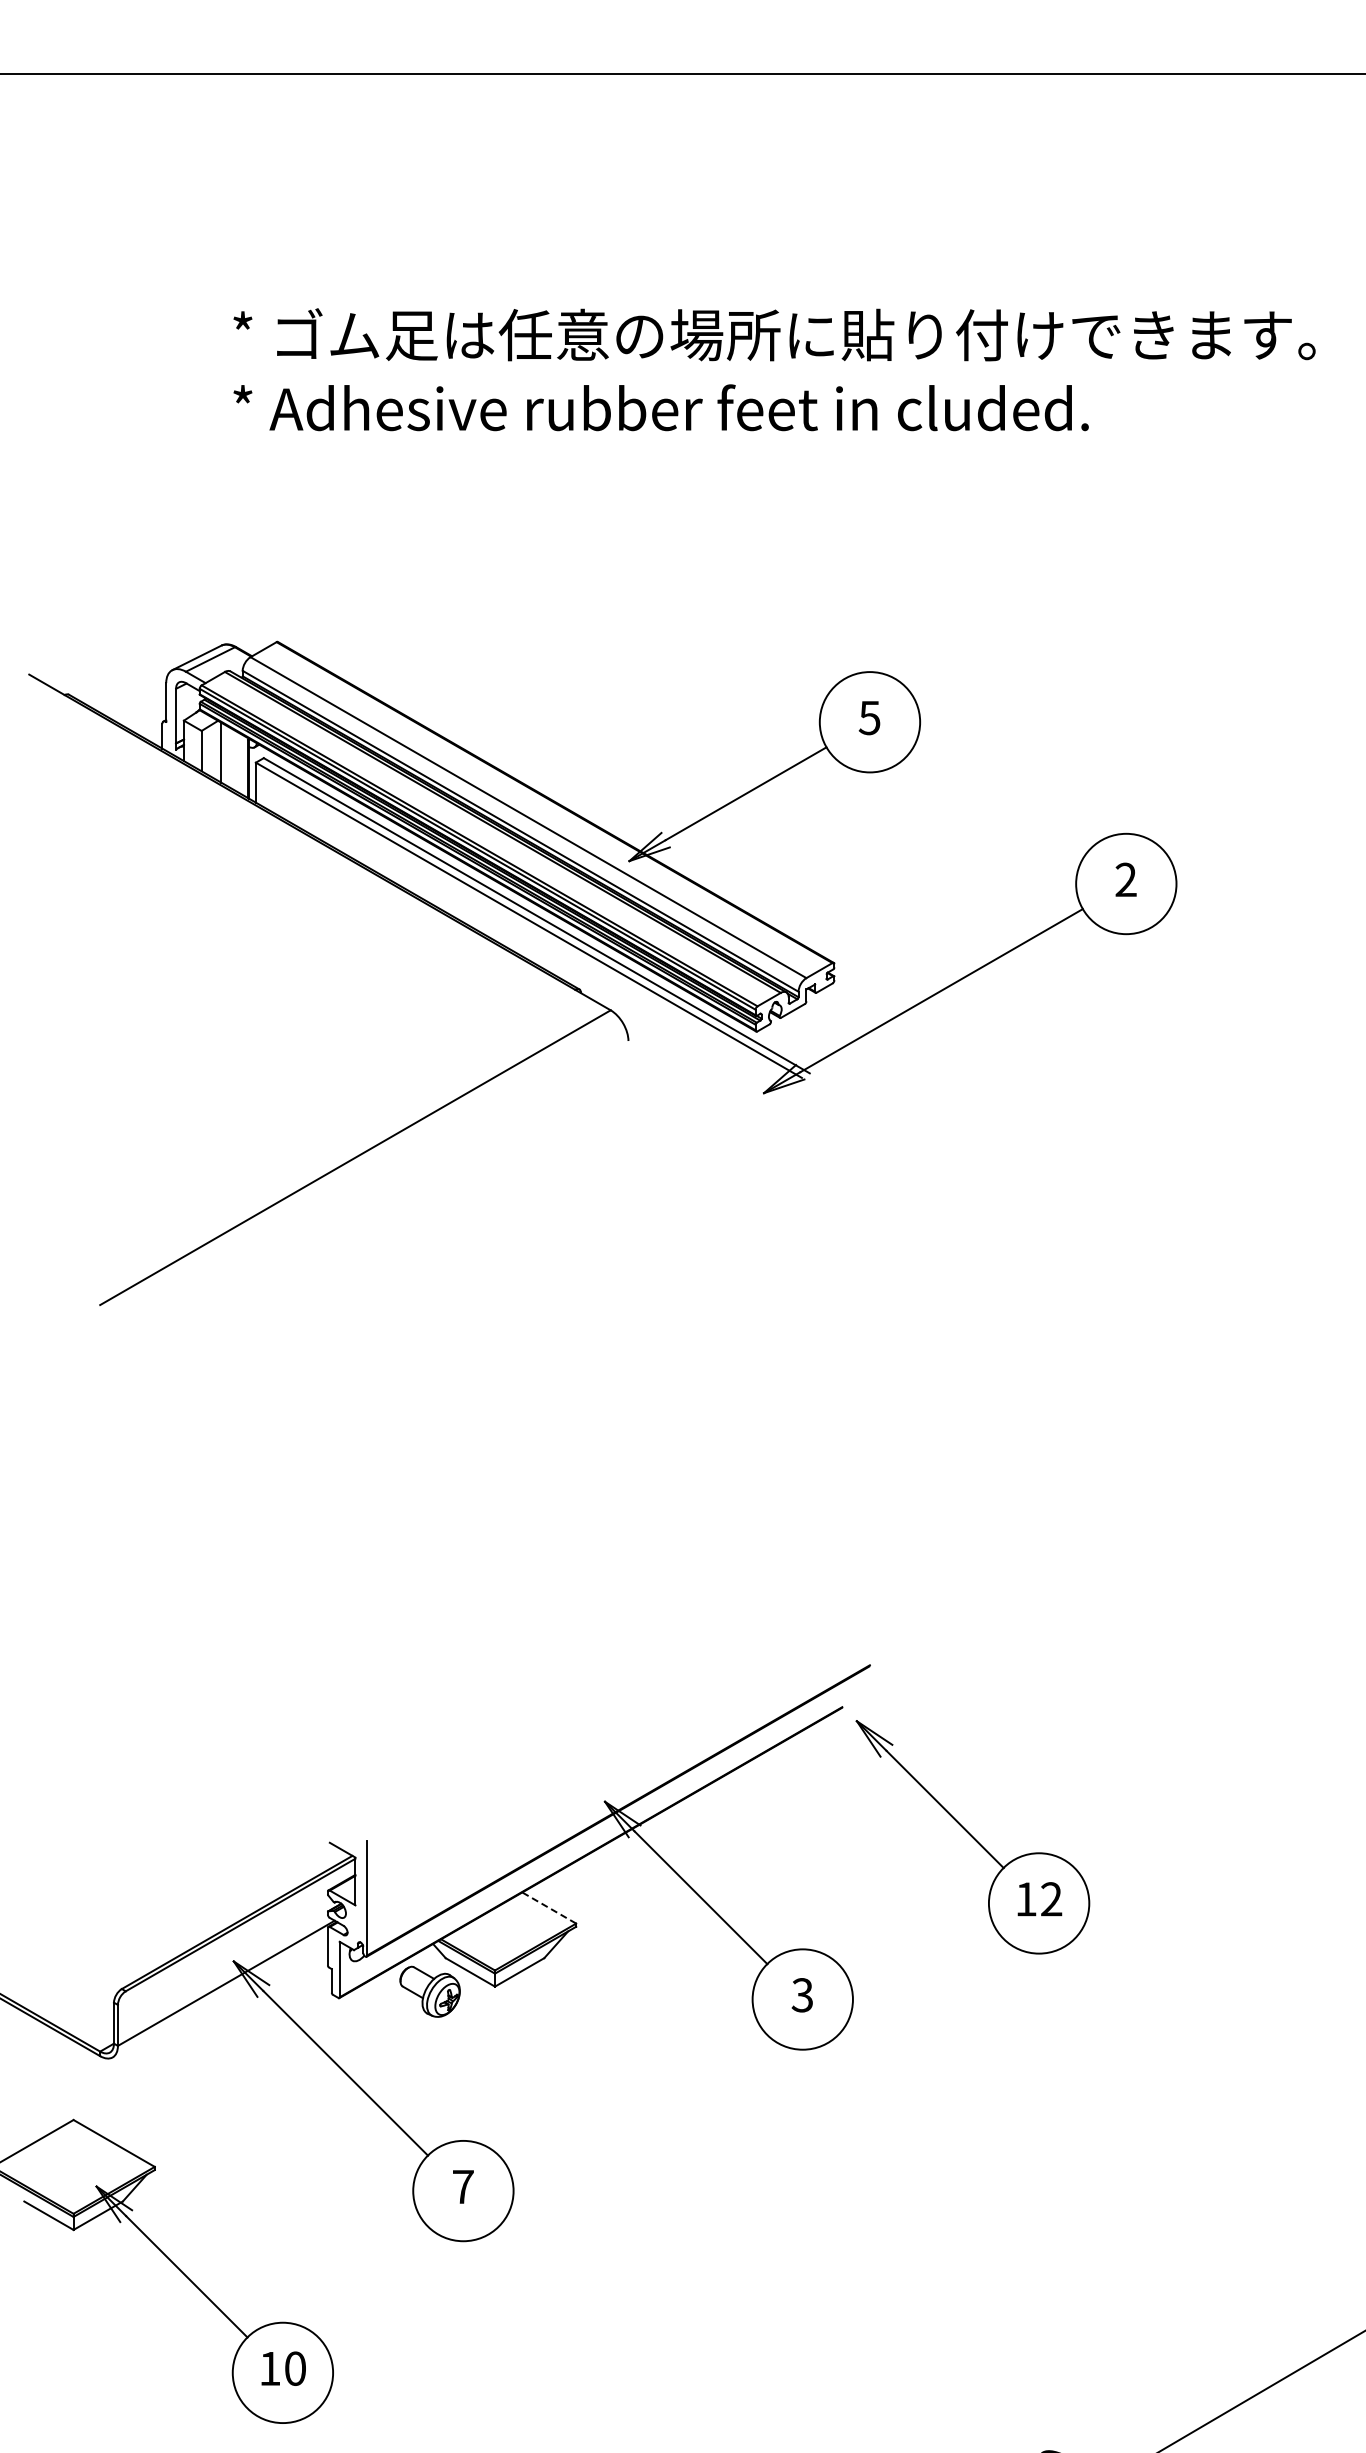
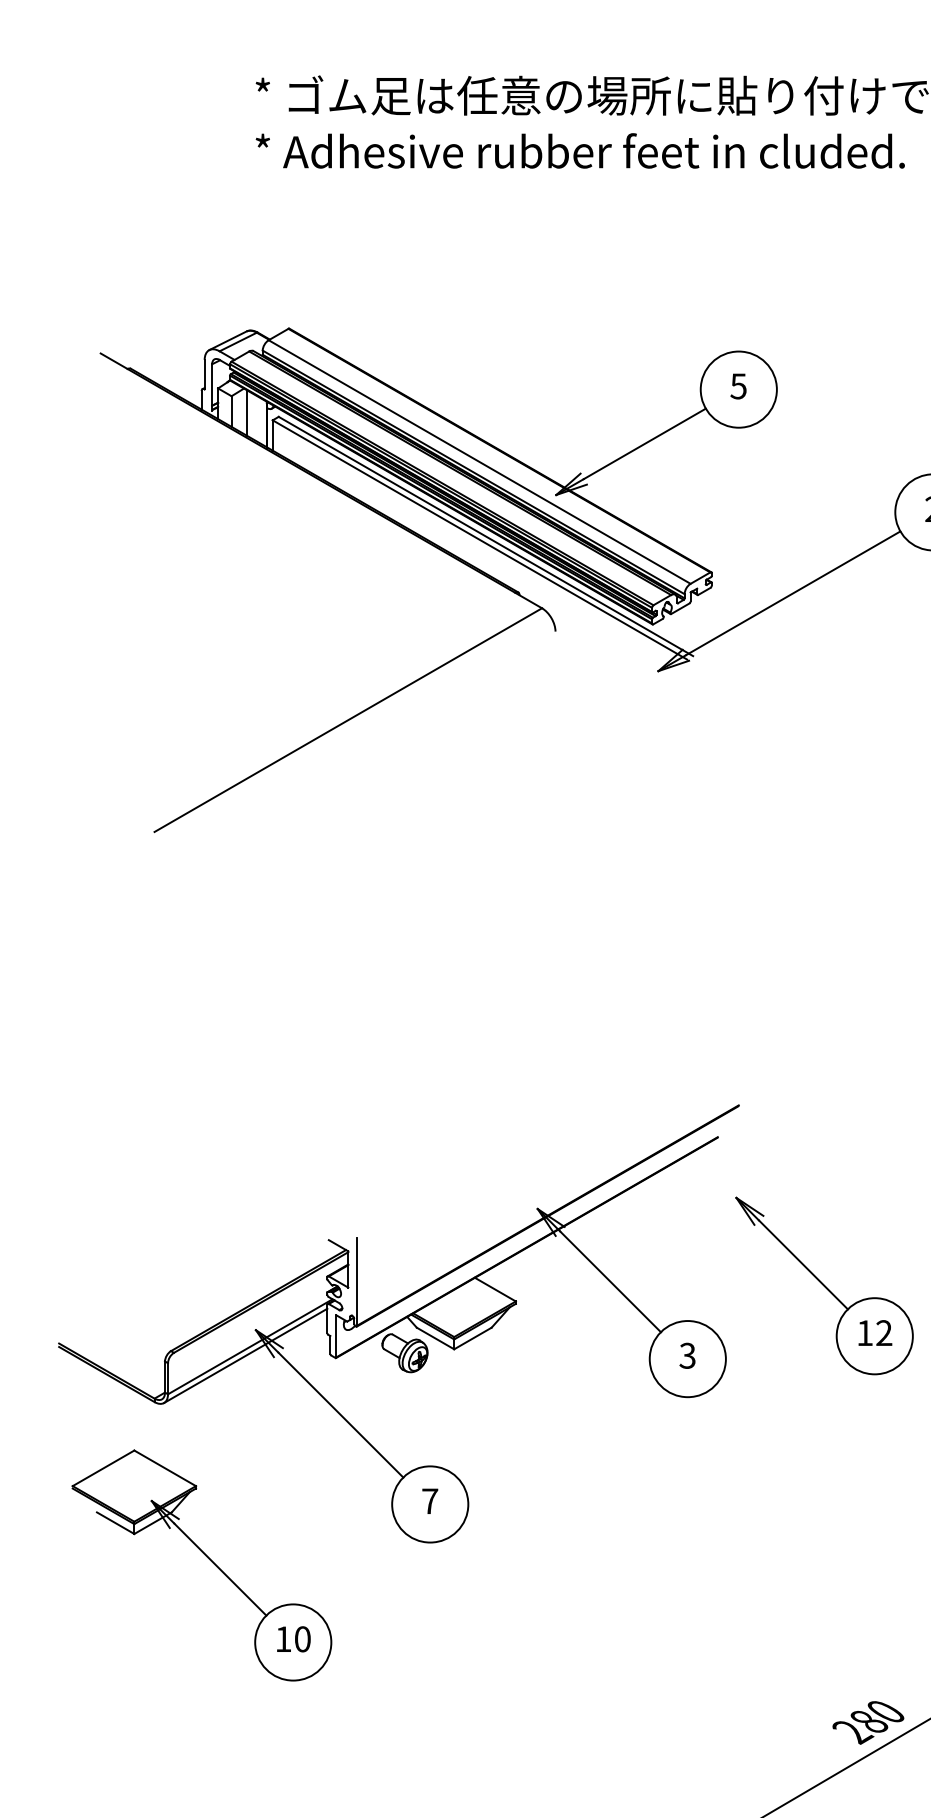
part: (972, 1837) -> (824, 1286), moved
line: (548, 1907) -> (494, 1289), dashed -> solid
line: (219, 1995) -> (245, 1356), added

